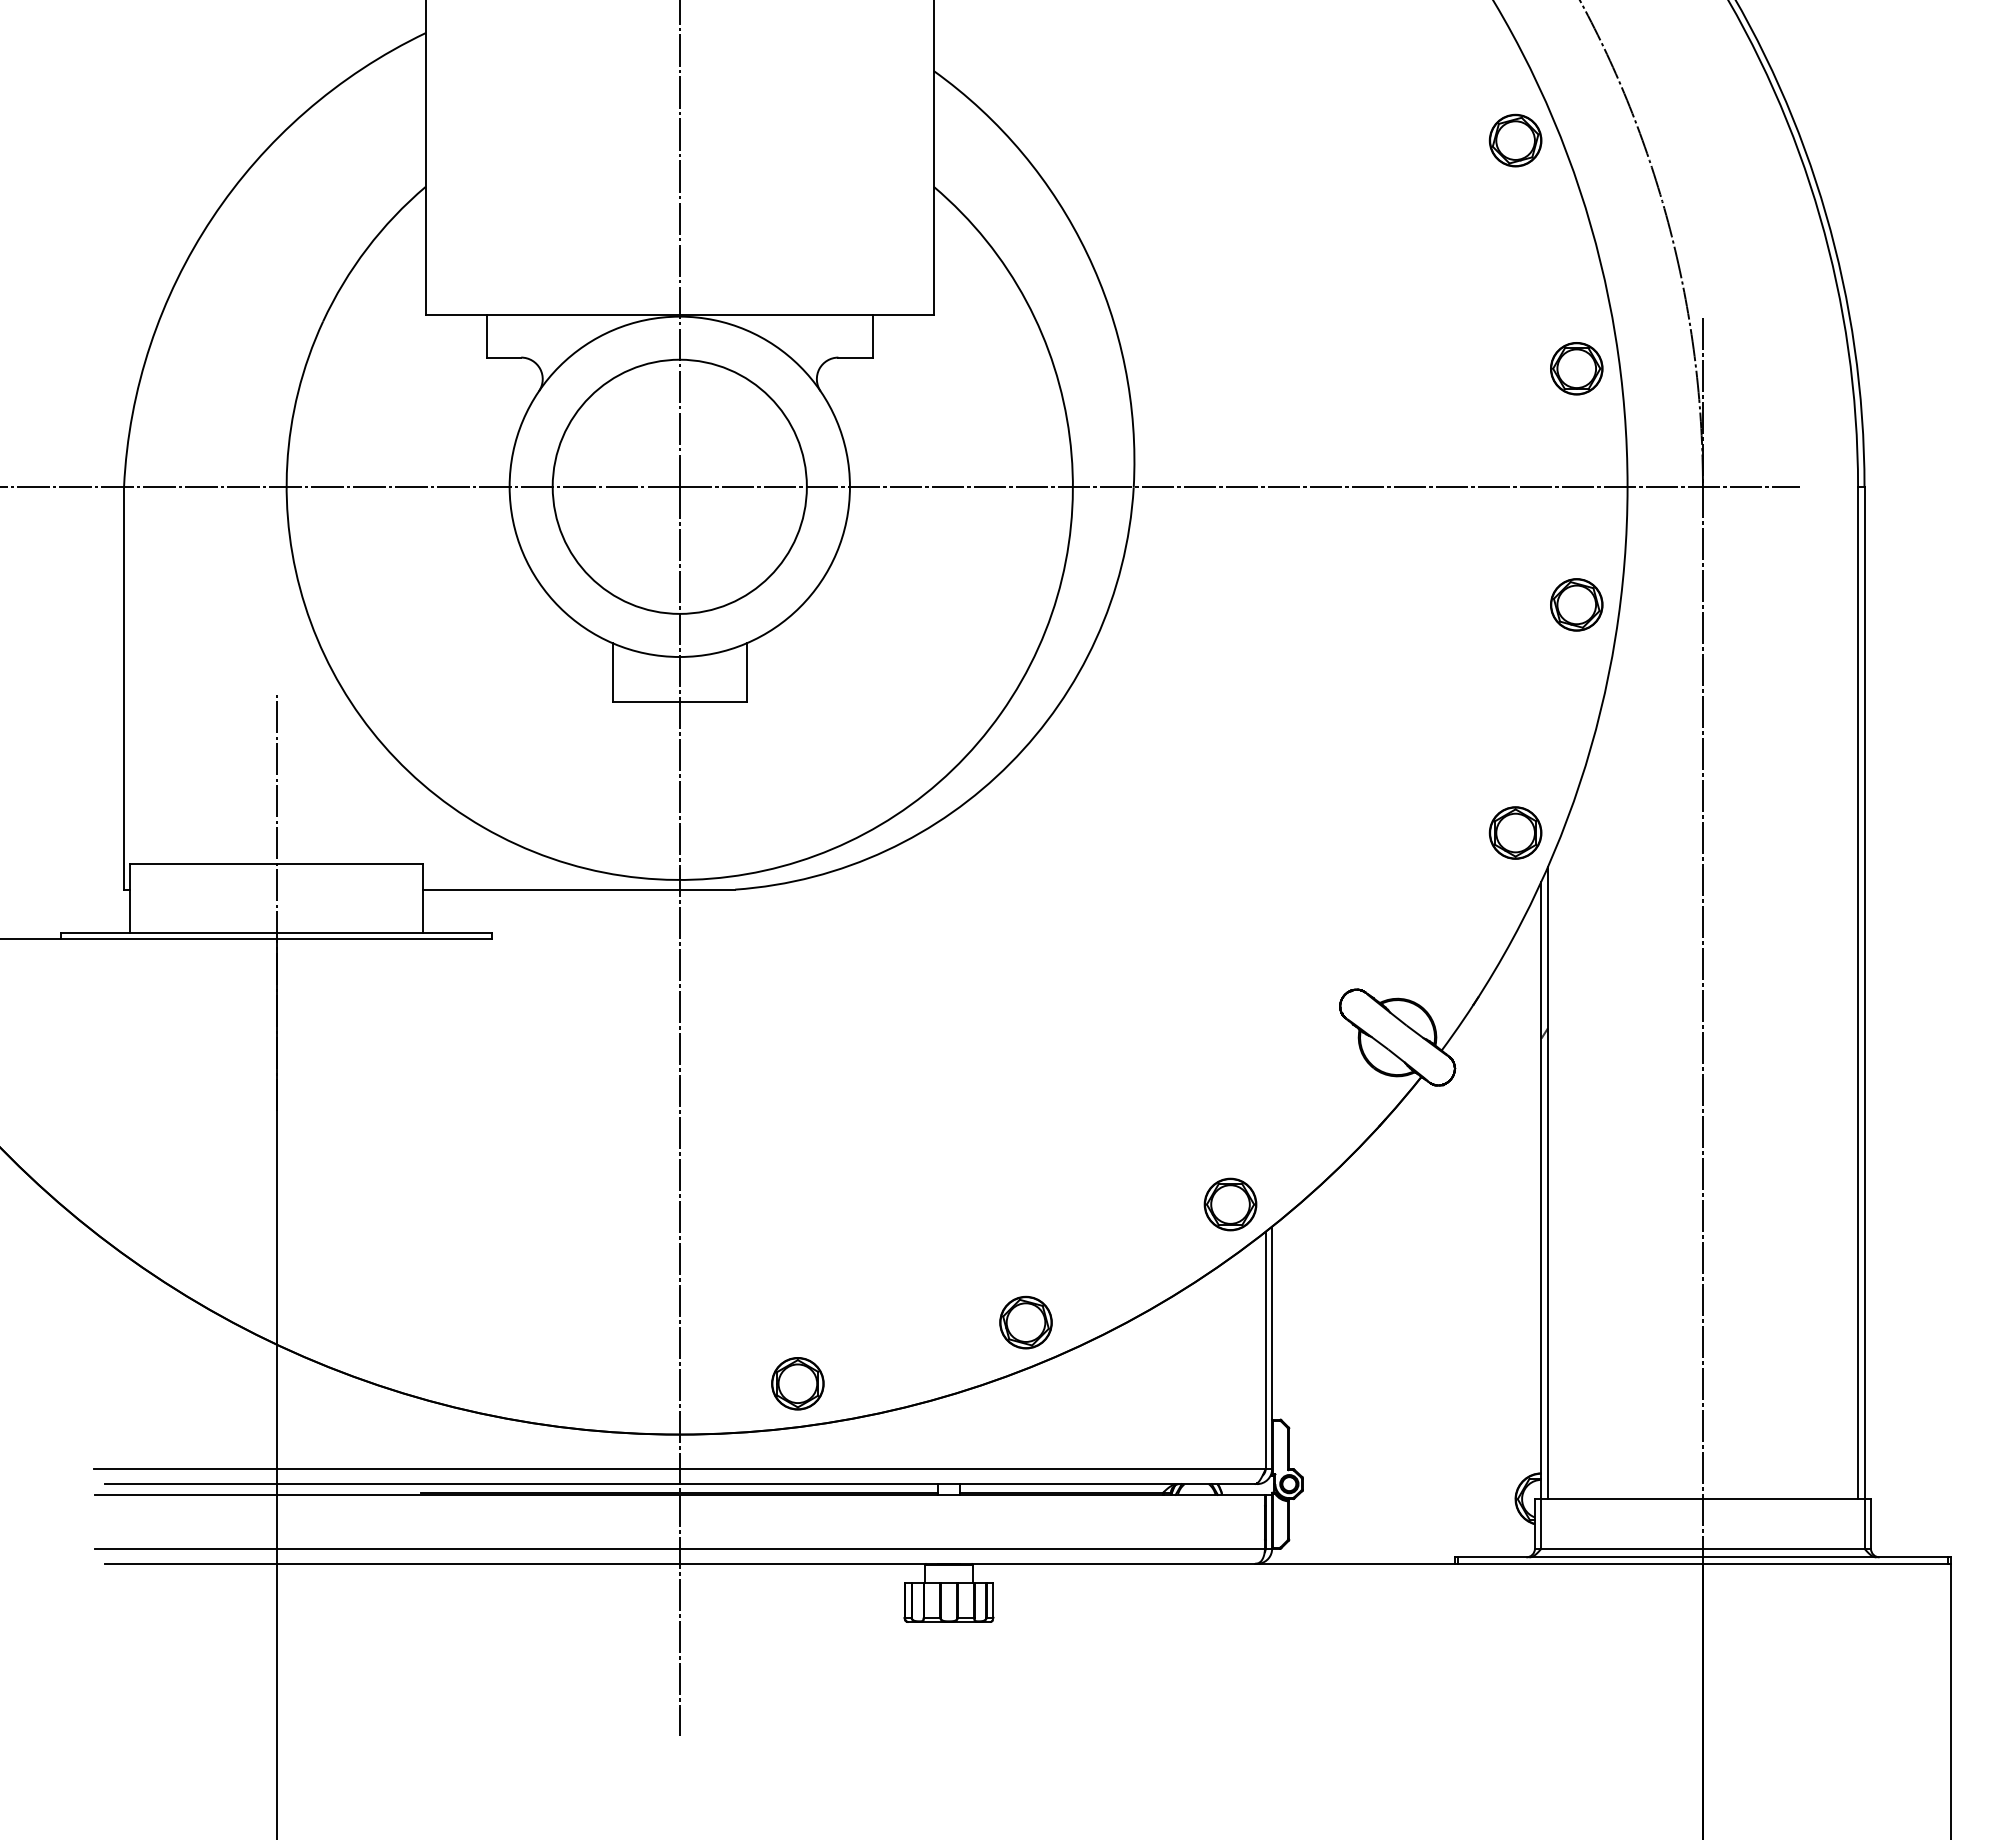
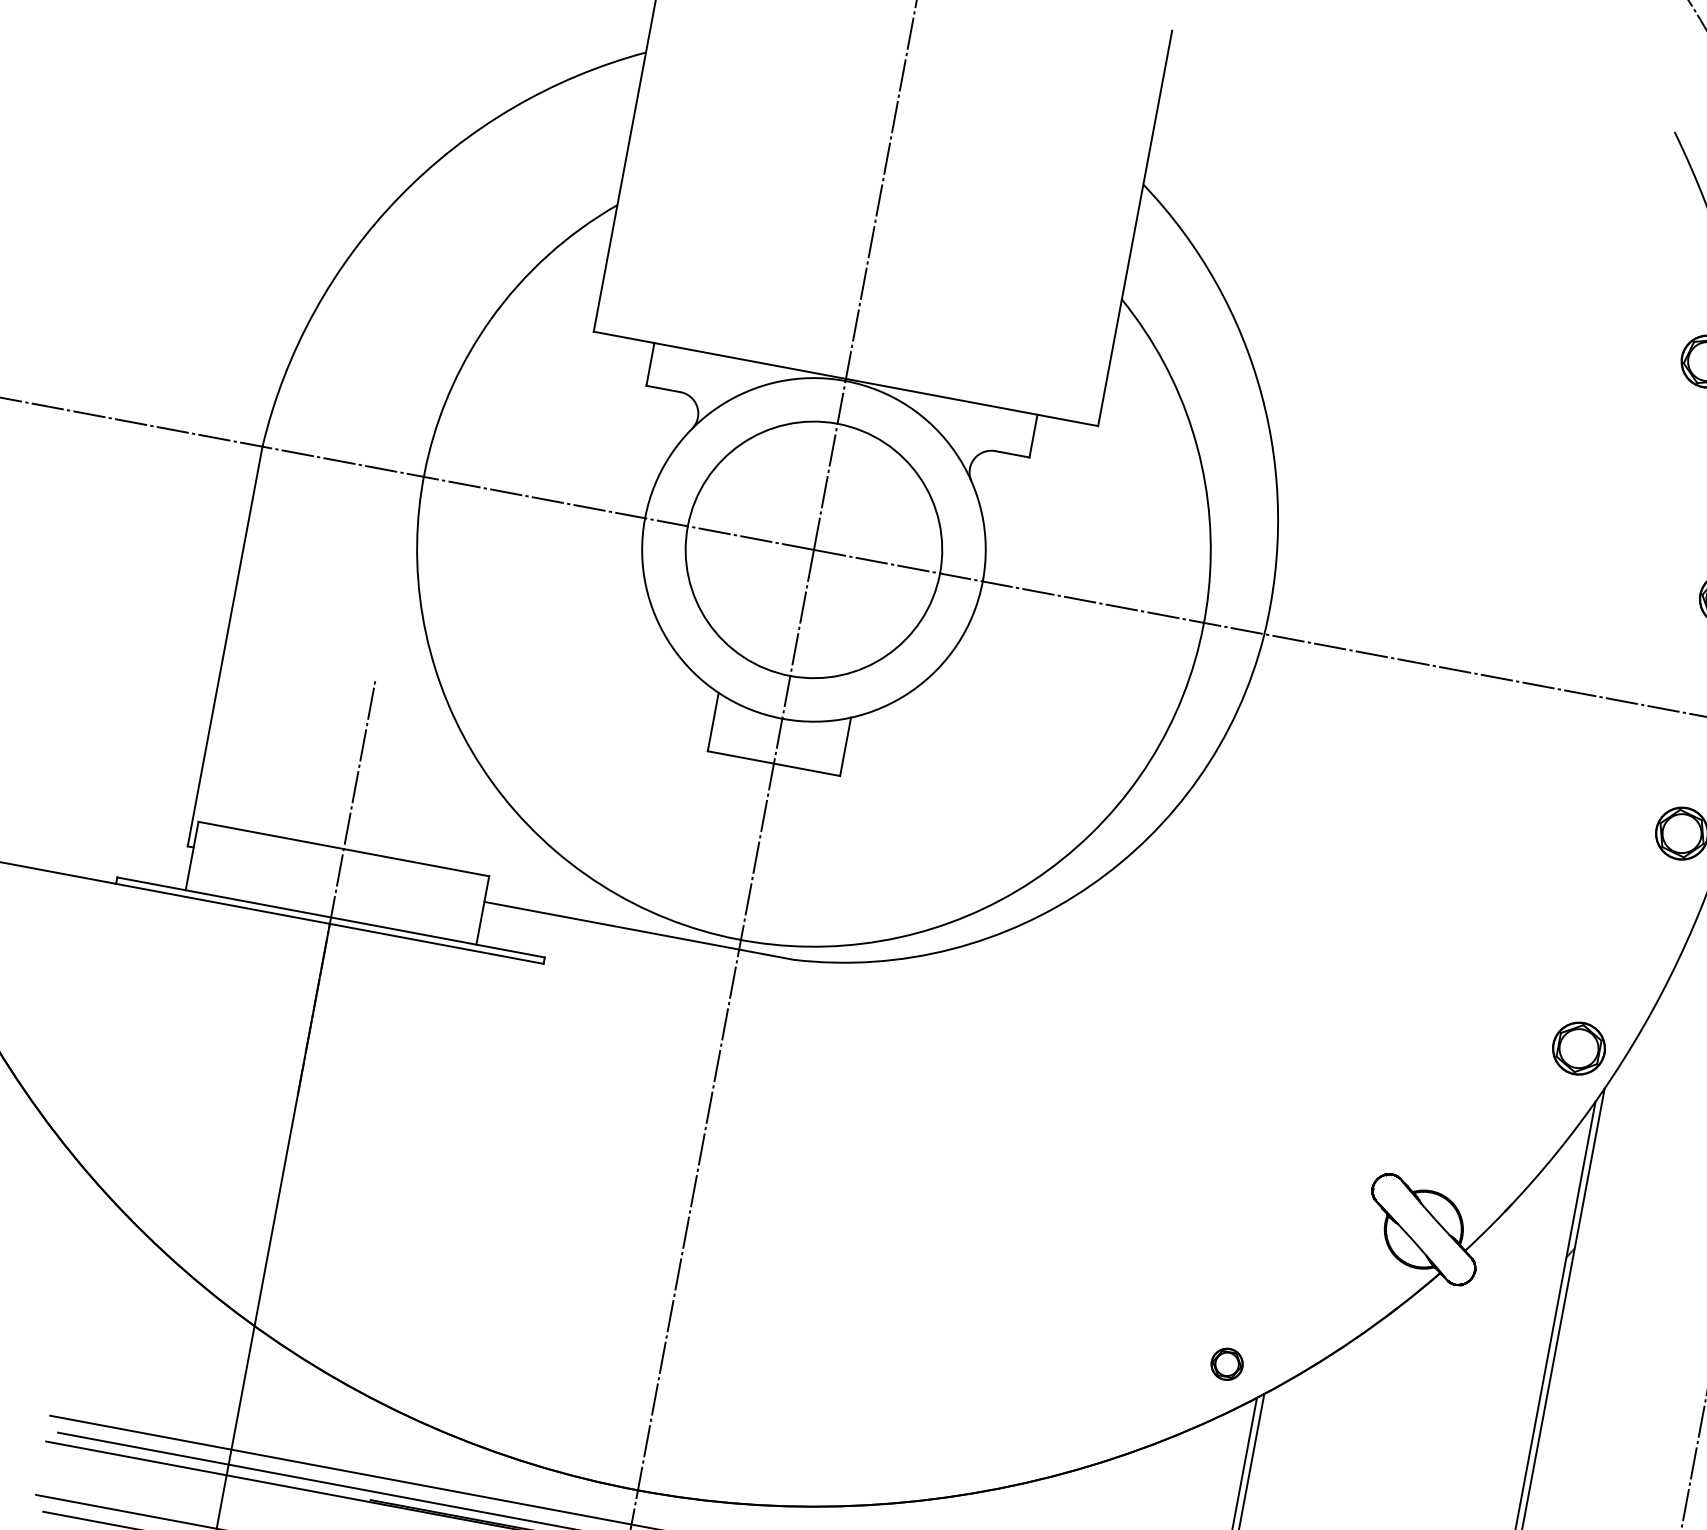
part: (1230, 1204) -> (1227, 1364), size x0.6
part: (1025, 1322) -> (1001, 1443), removed
part: (797, 1383) -> (764, 1461), removed

